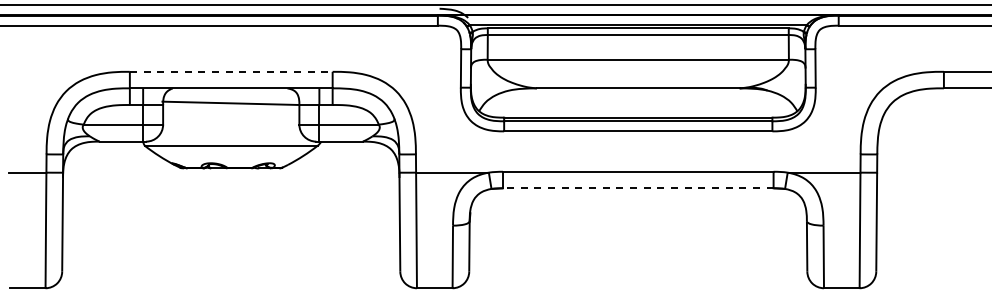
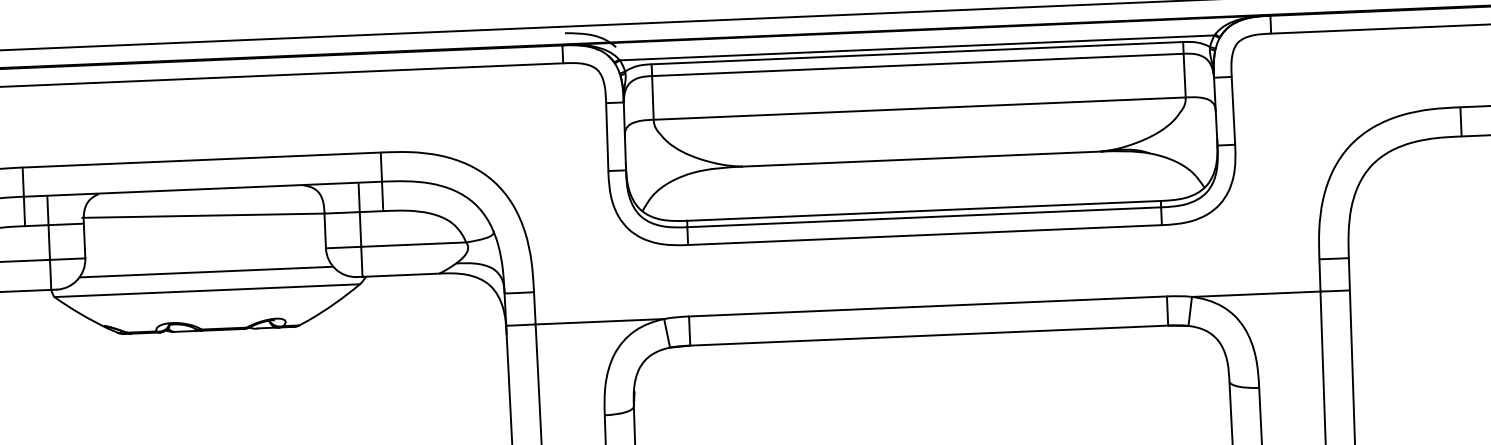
line: (231, 71) -> (202, 159), dashed -> solid
line: (231, 135) -> (206, 272), added
line: (637, 188) -> (927, 336), dashed -> solid

